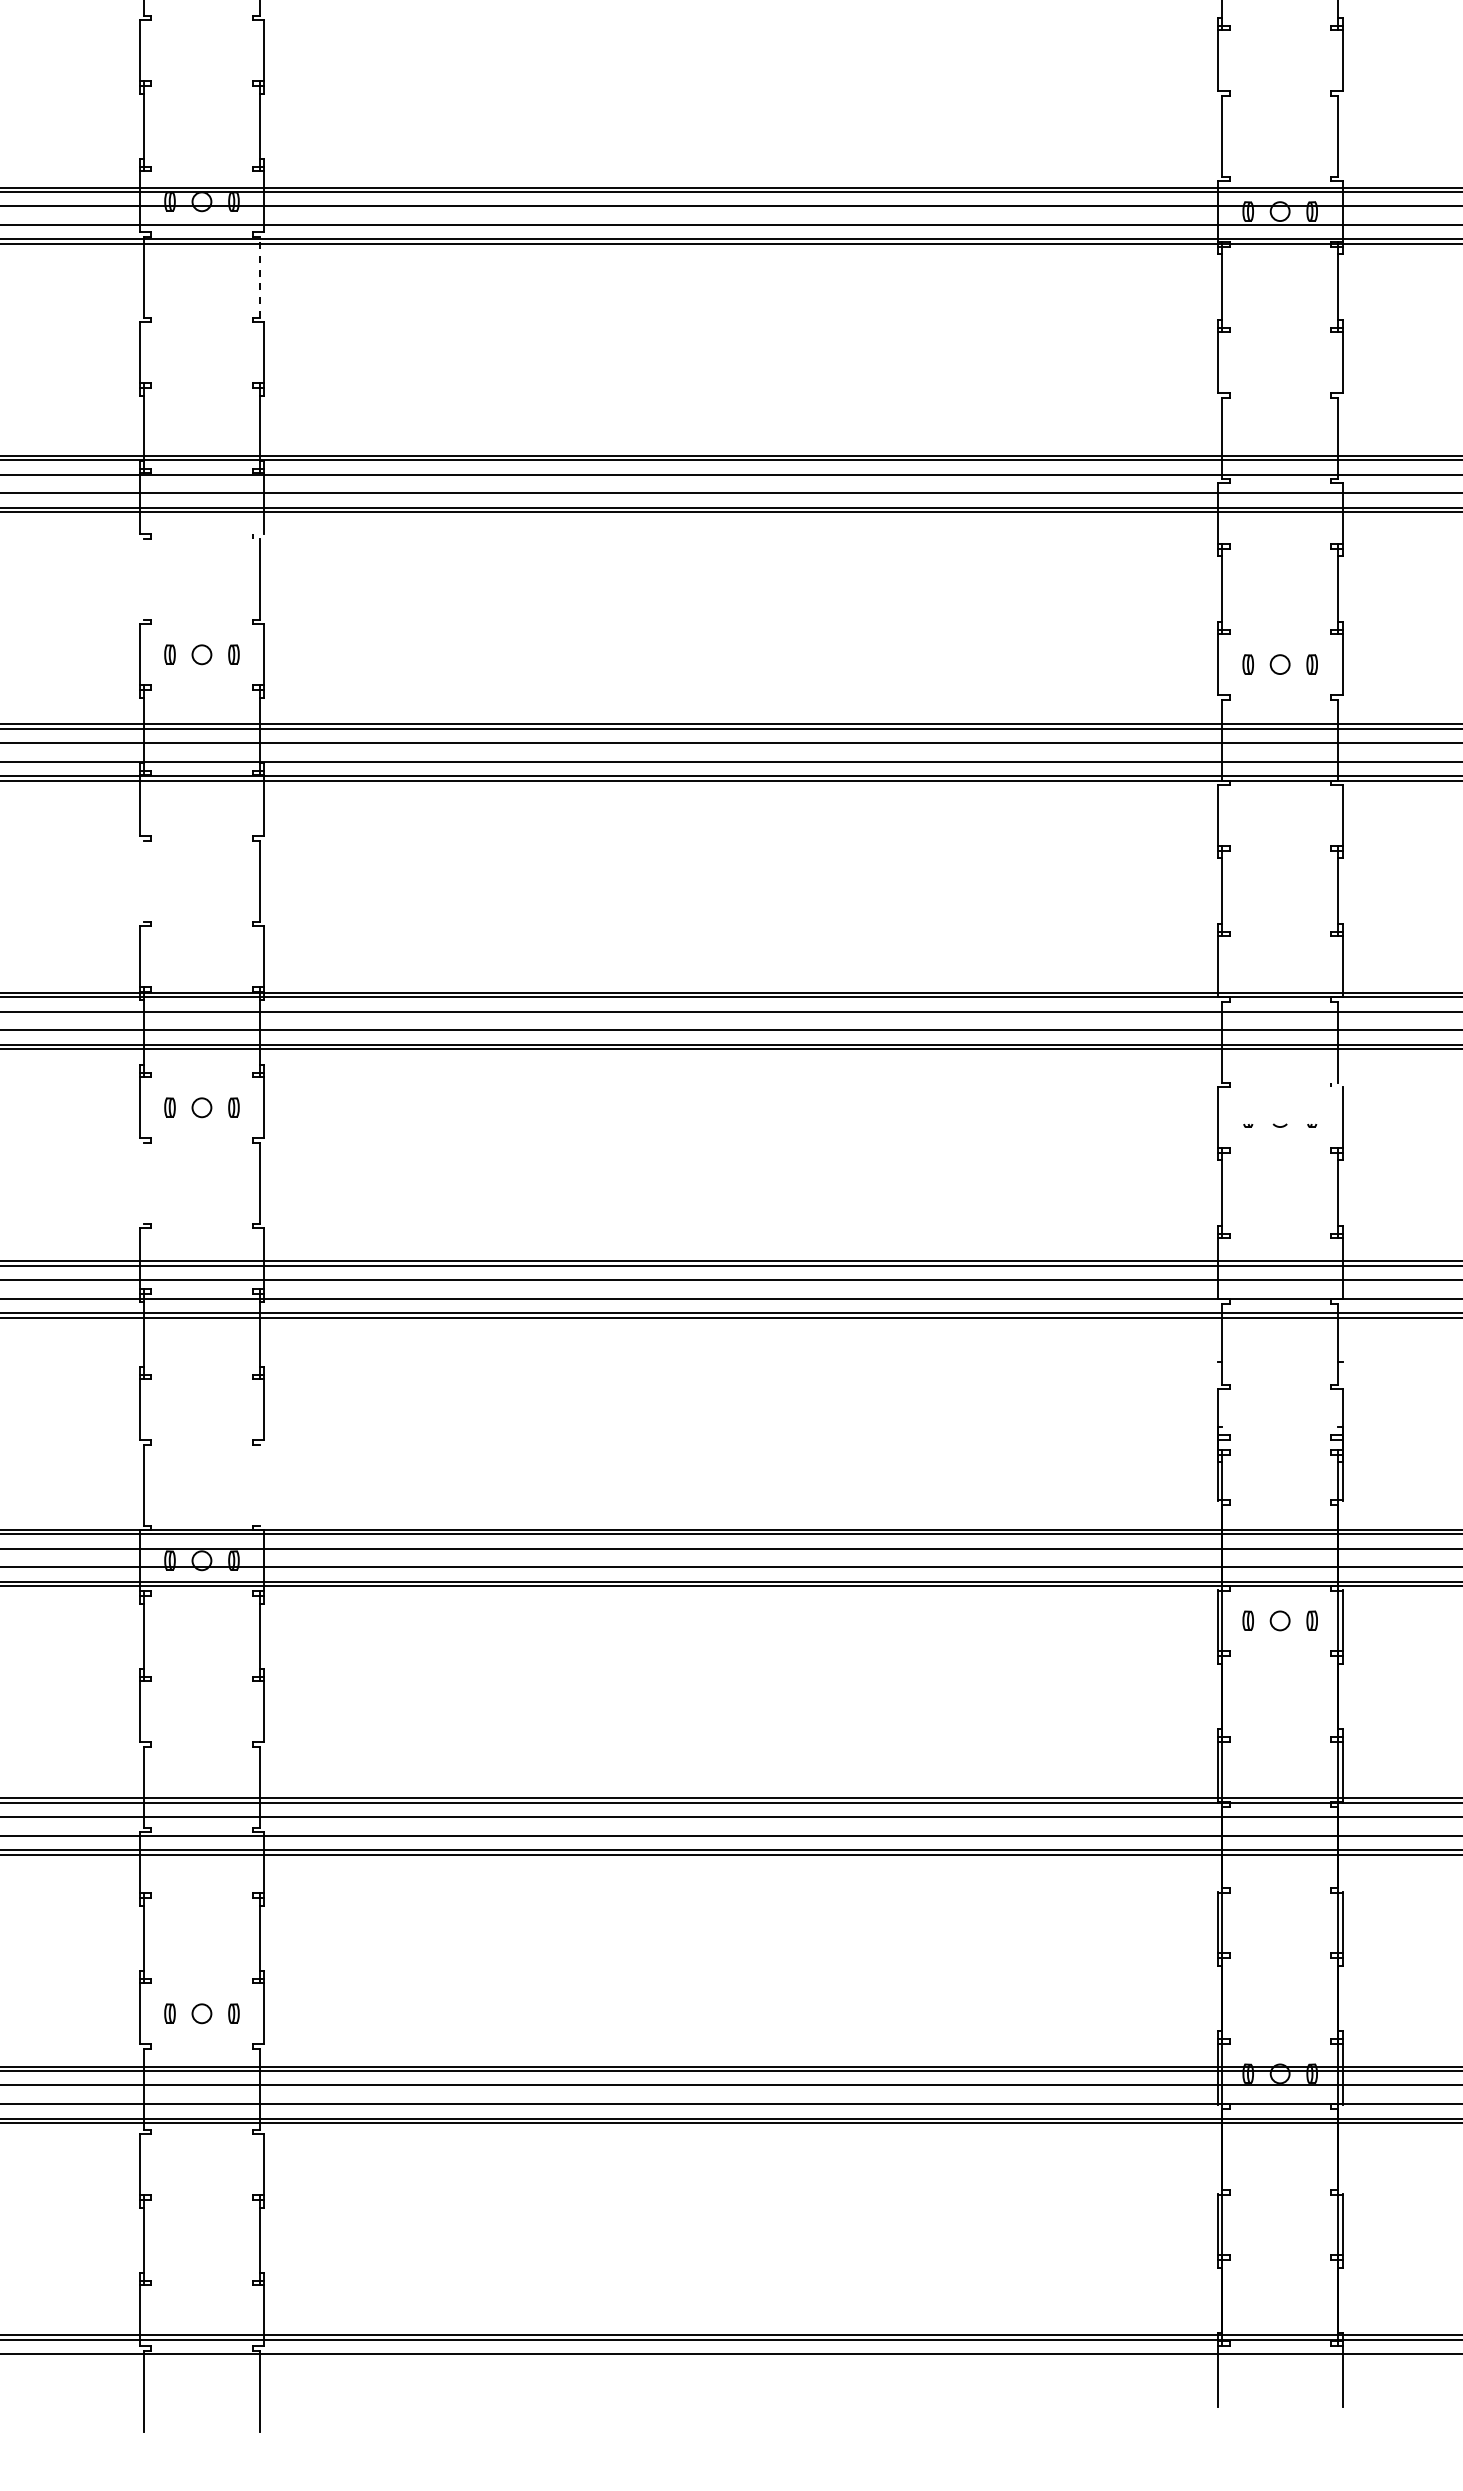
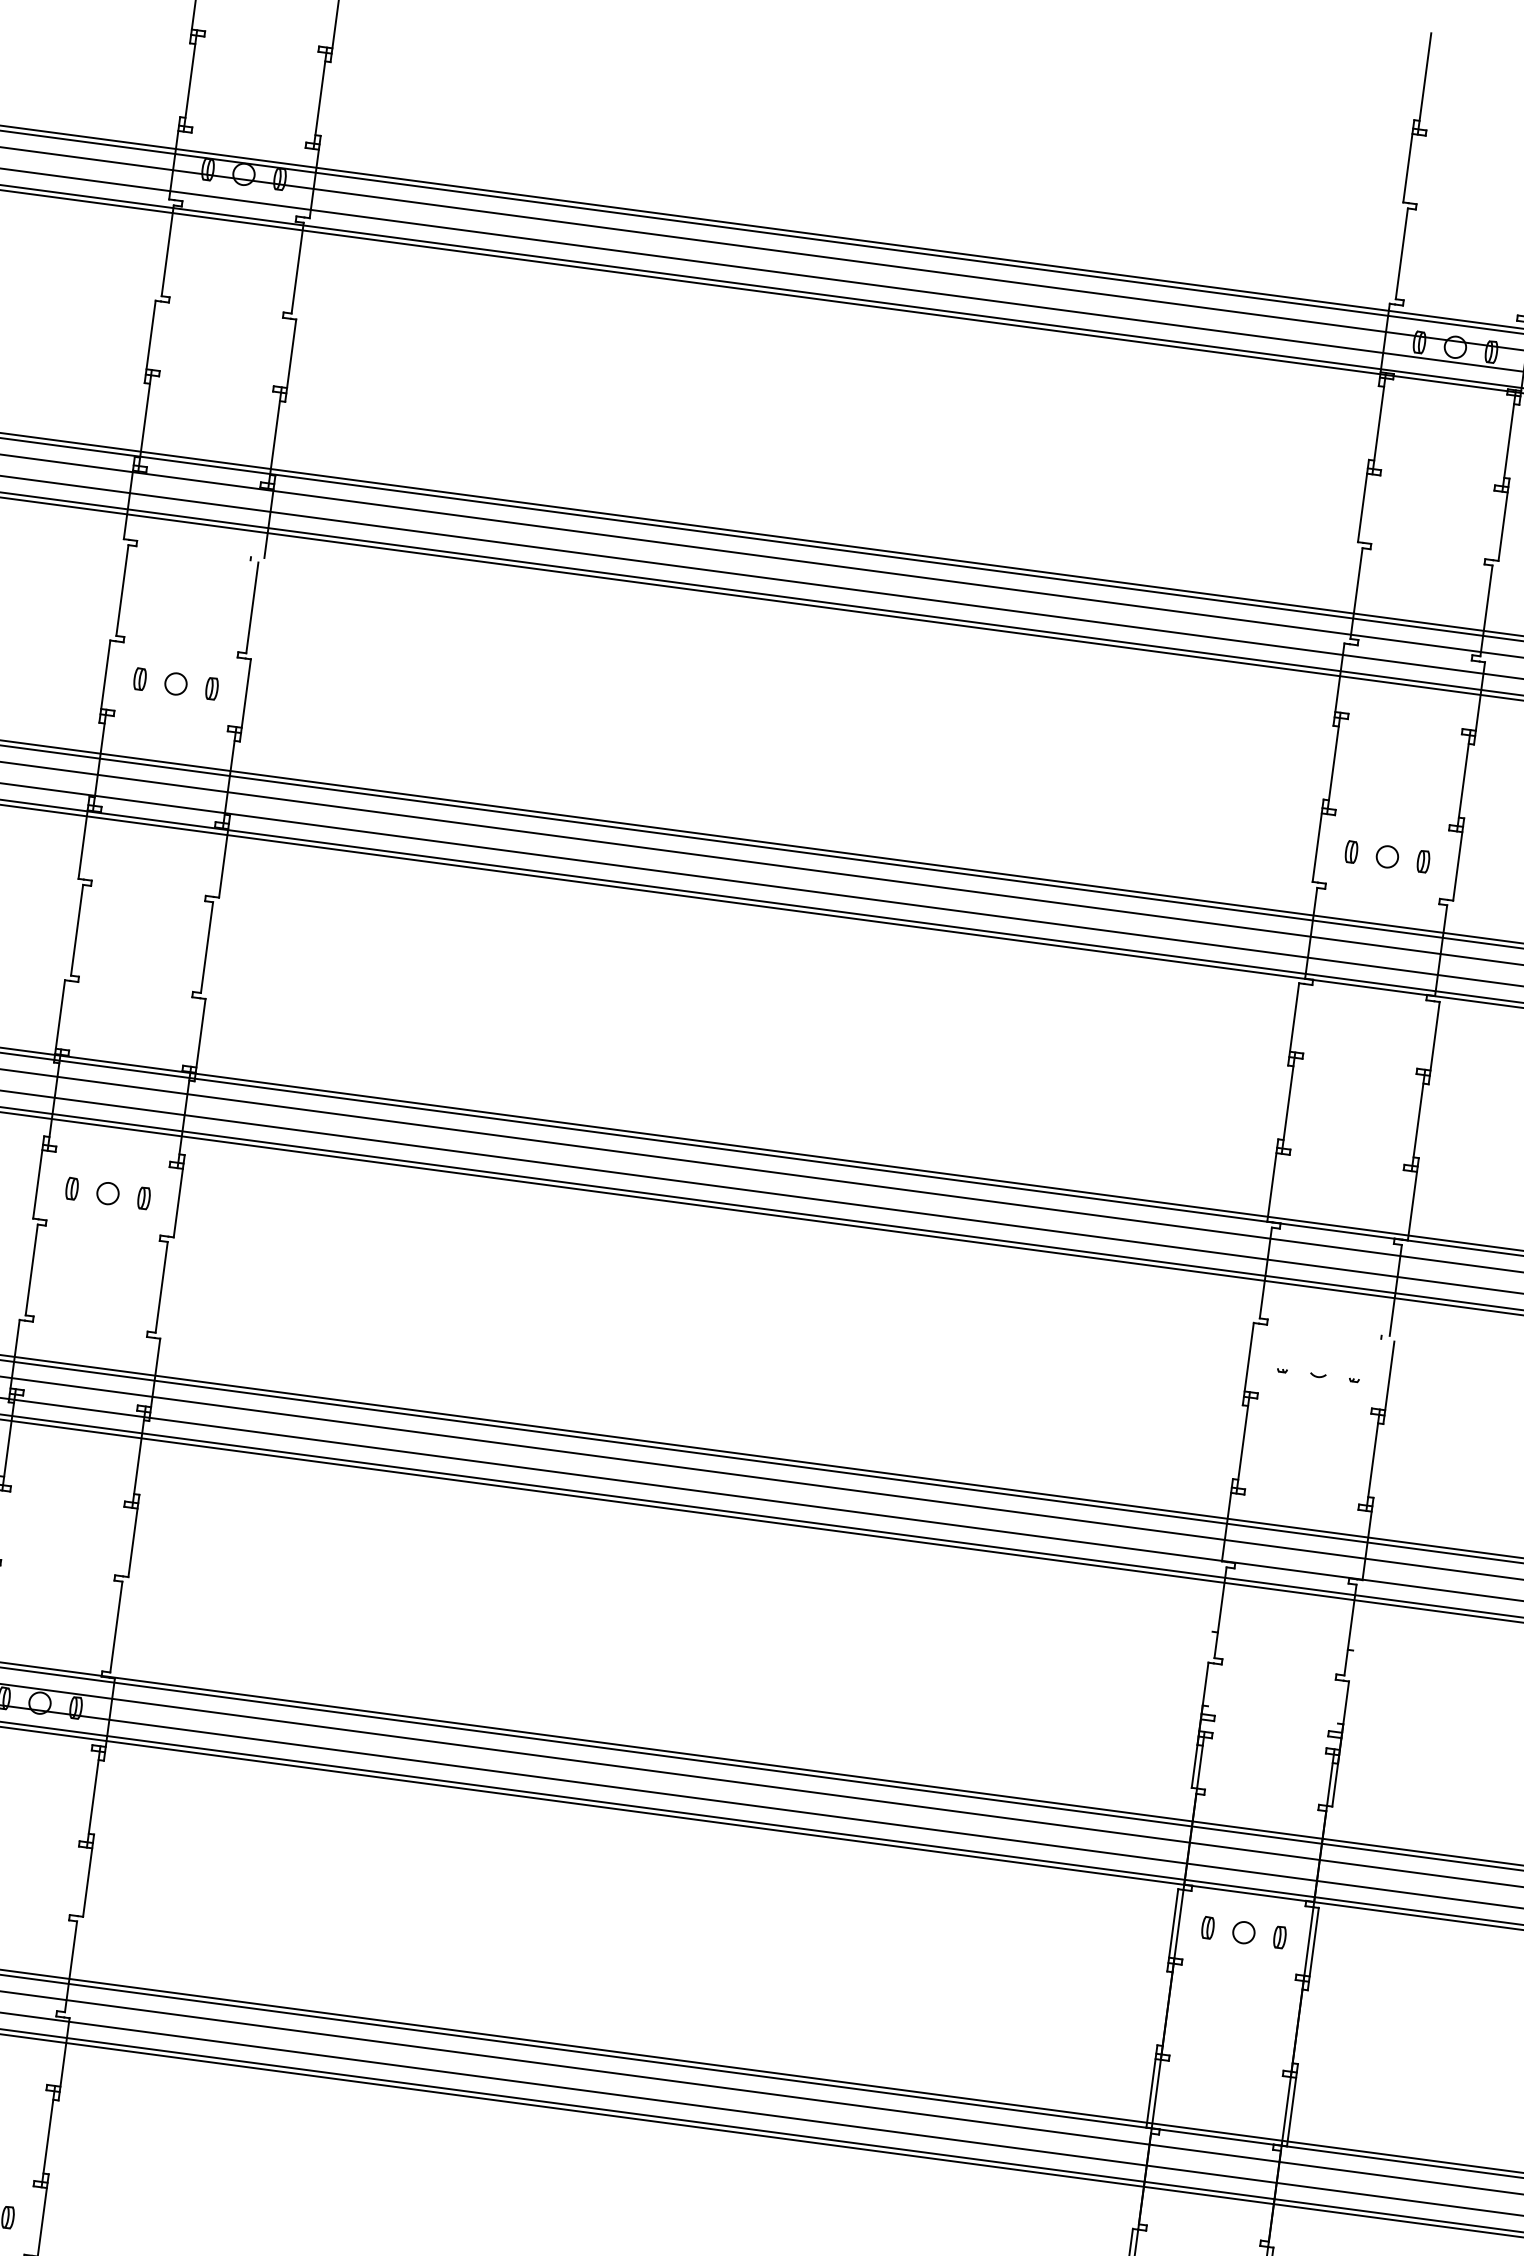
line: (259, 276) -> (297, 267), dashed -> solid
line: (144, 579) -> (122, 590), added
line: (144, 881) -> (77, 930), added
line: (144, 1183) -> (32, 1270), added
line: (259, 1485) -> (116, 1627), added

